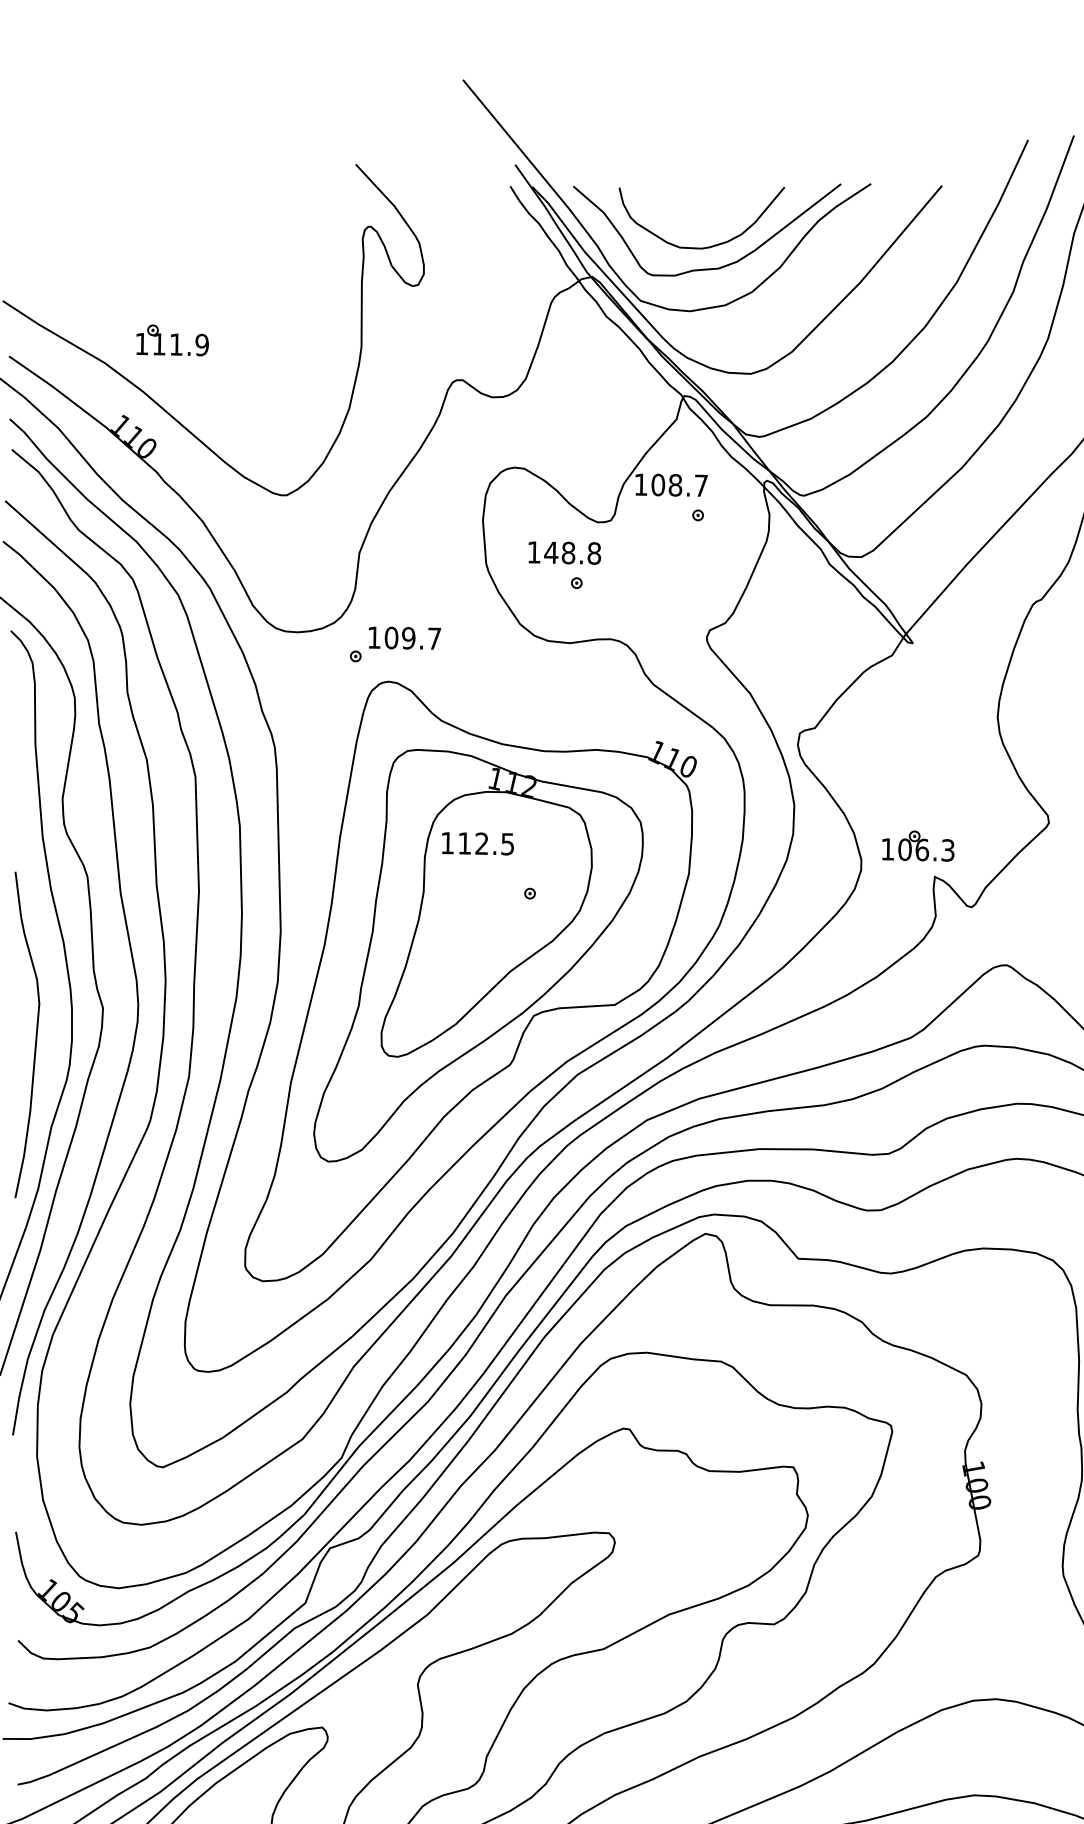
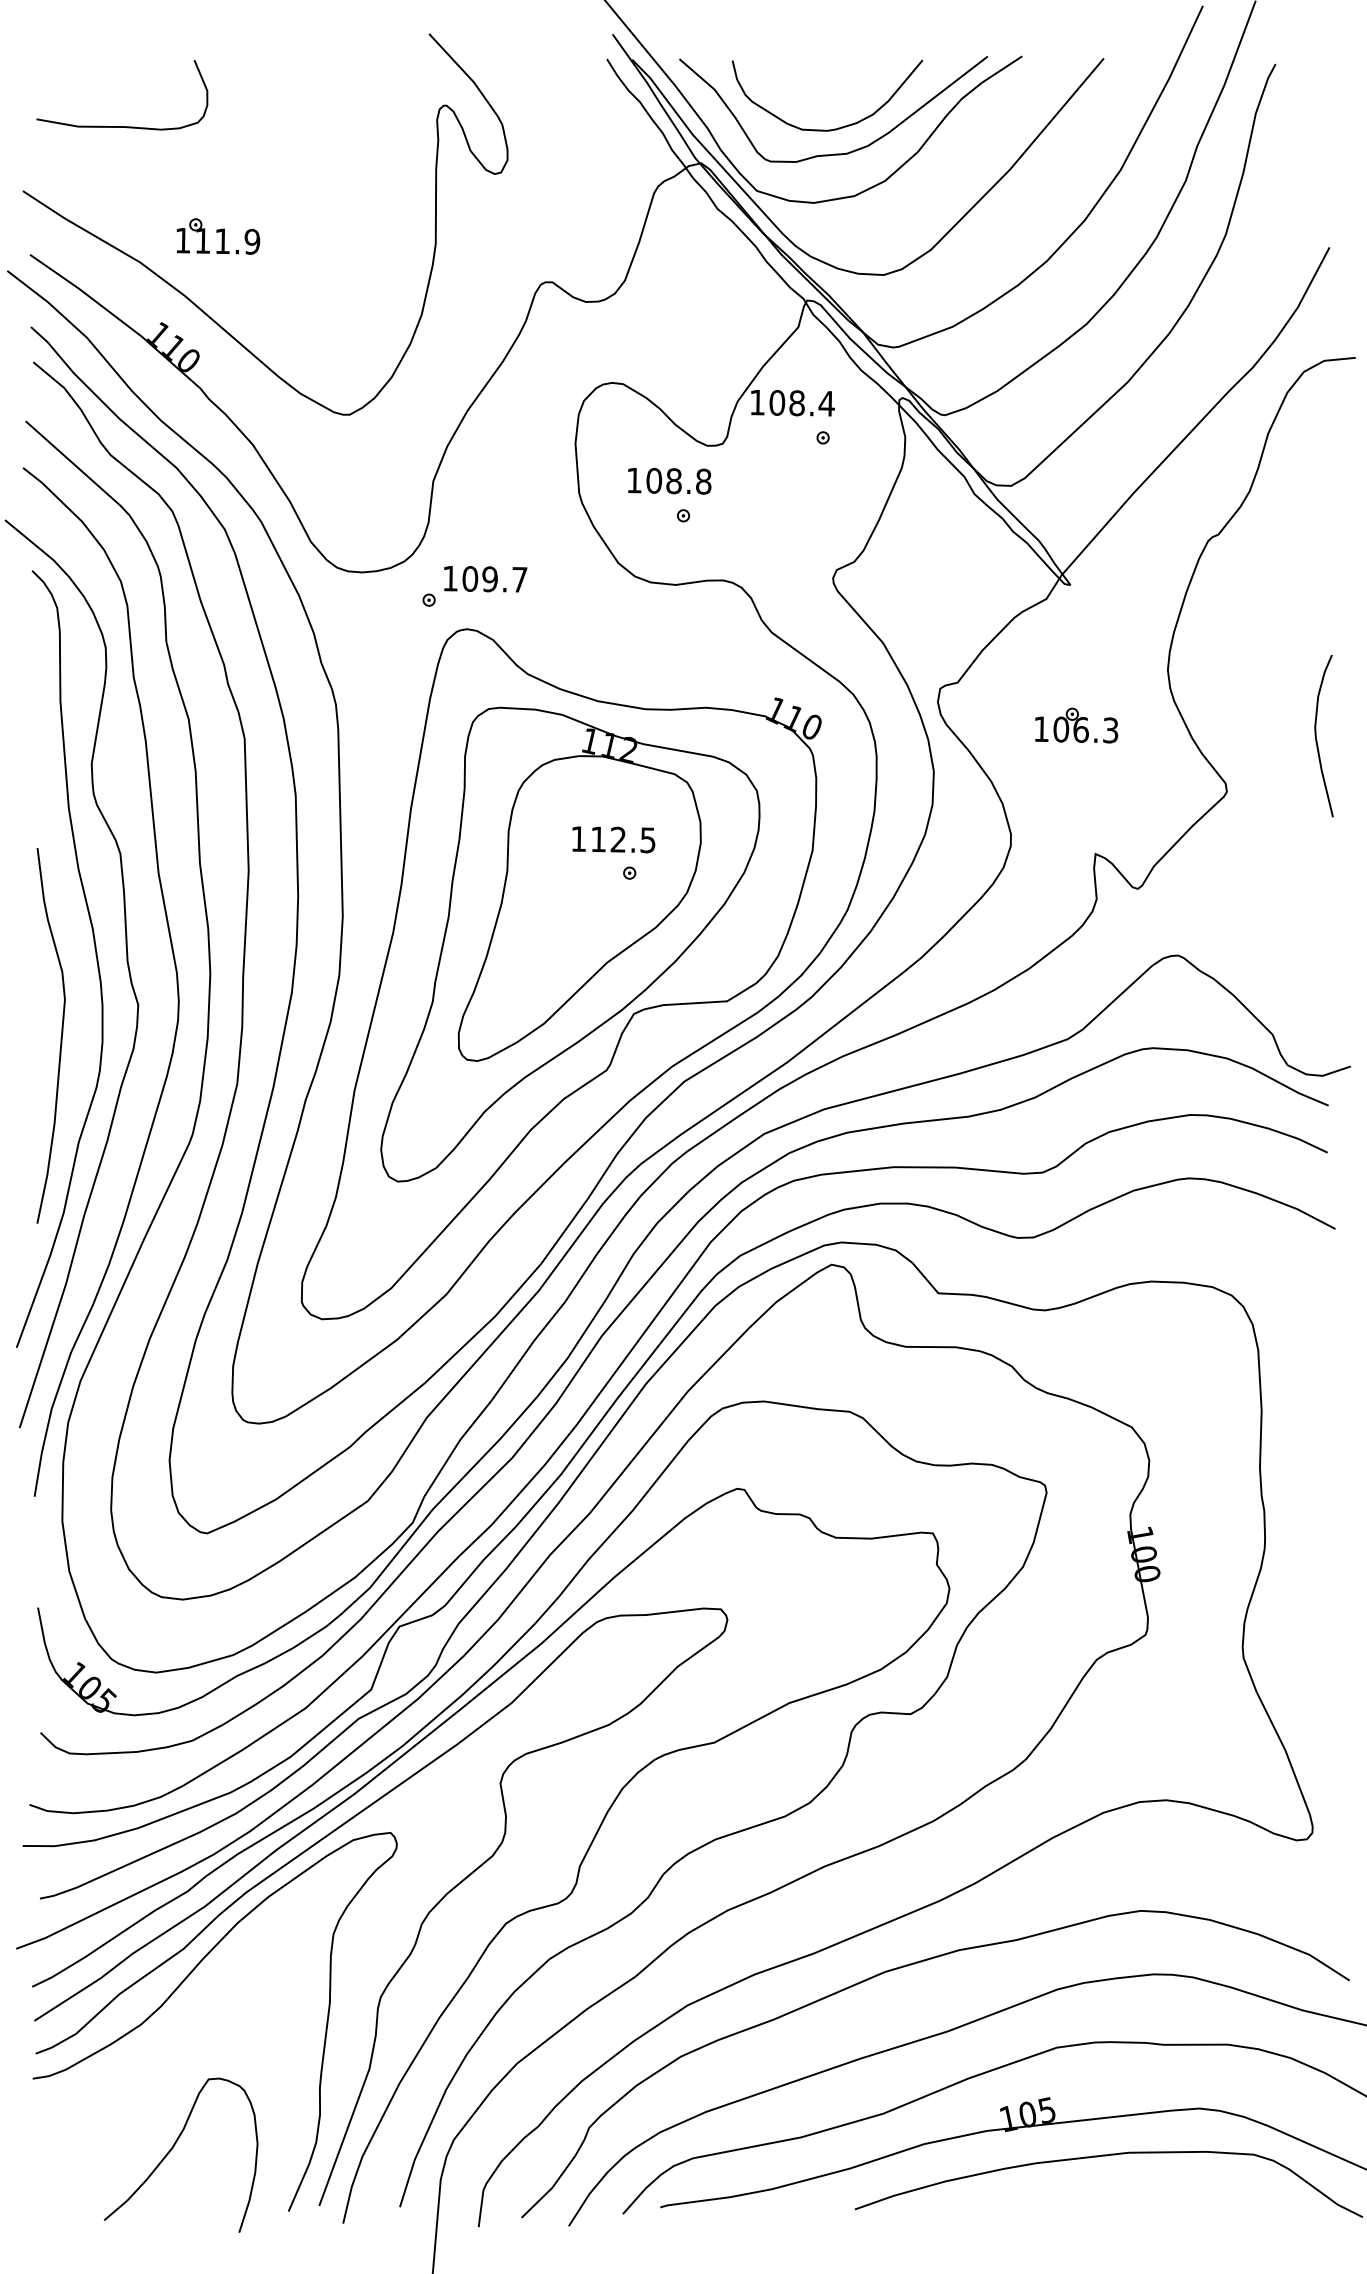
curve: (89, 244) -> (122, 126), added
text: (701, 485) -> (826, 403), 108.7 -> 108.4
text: (550, 552) -> (653, 480), 148.8 -> 108.8
text: (477, 843) -> (613, 839), moved
part: (918, 846) -> (1076, 725), moved

